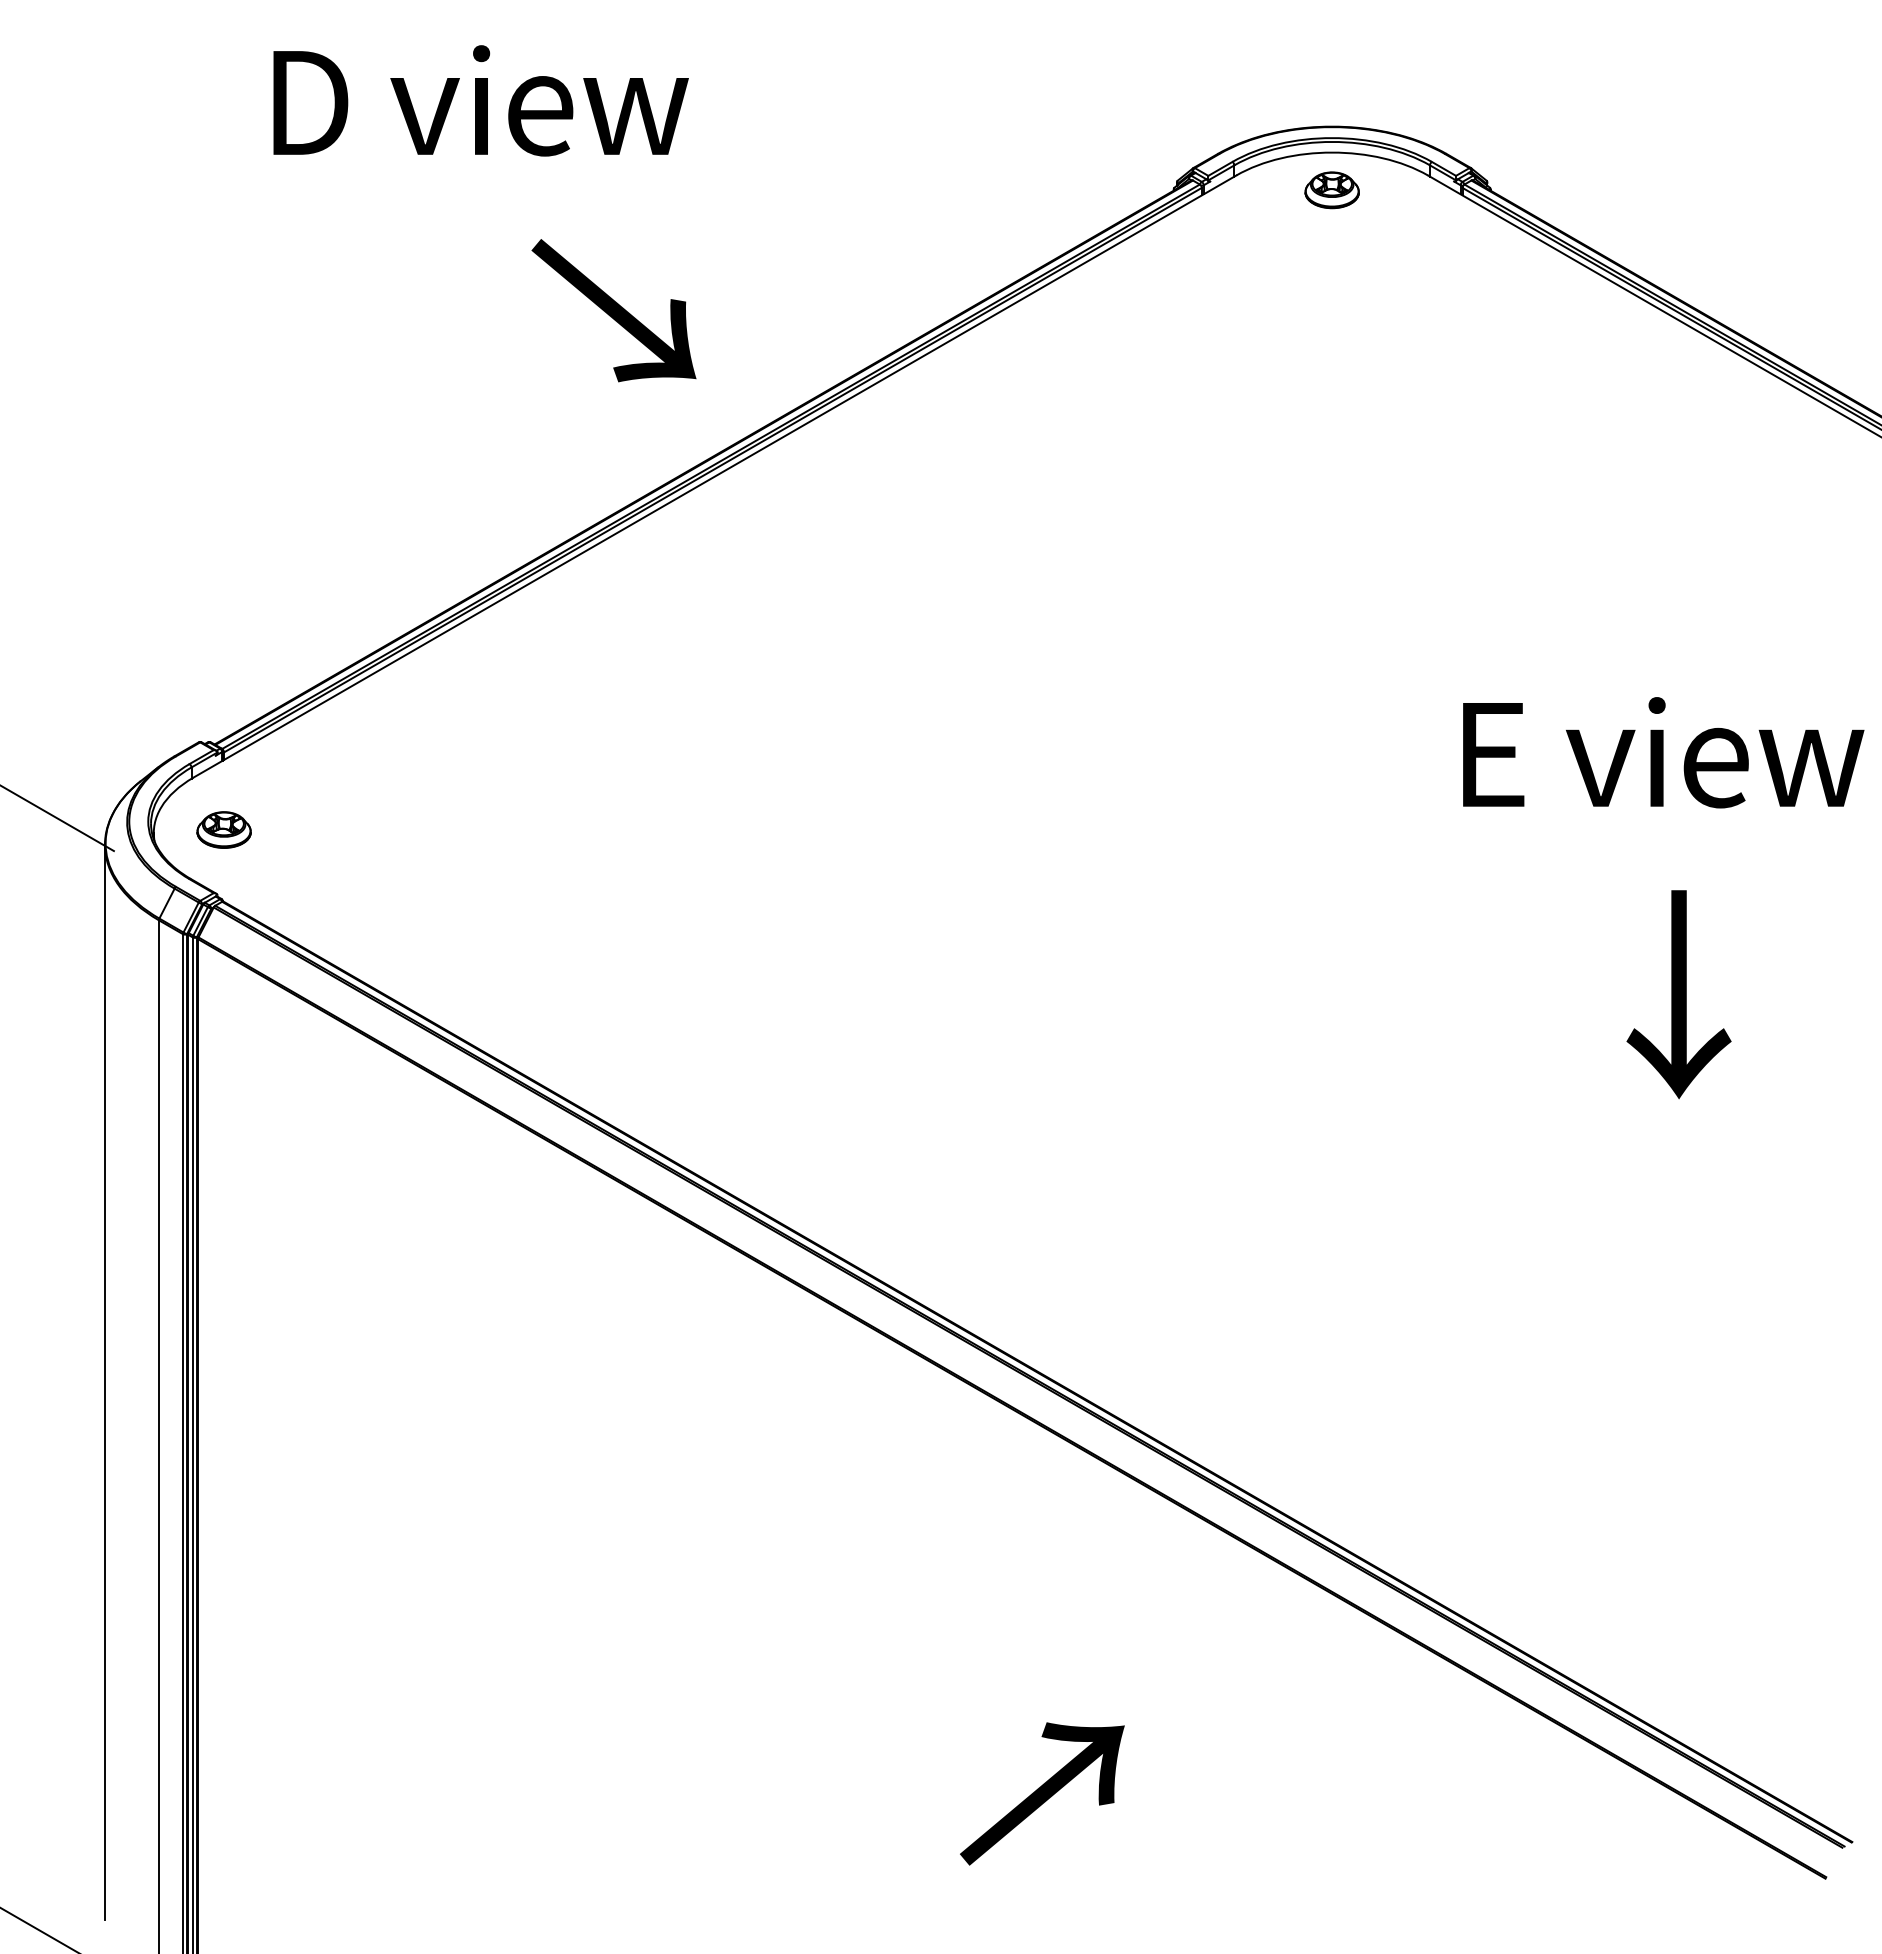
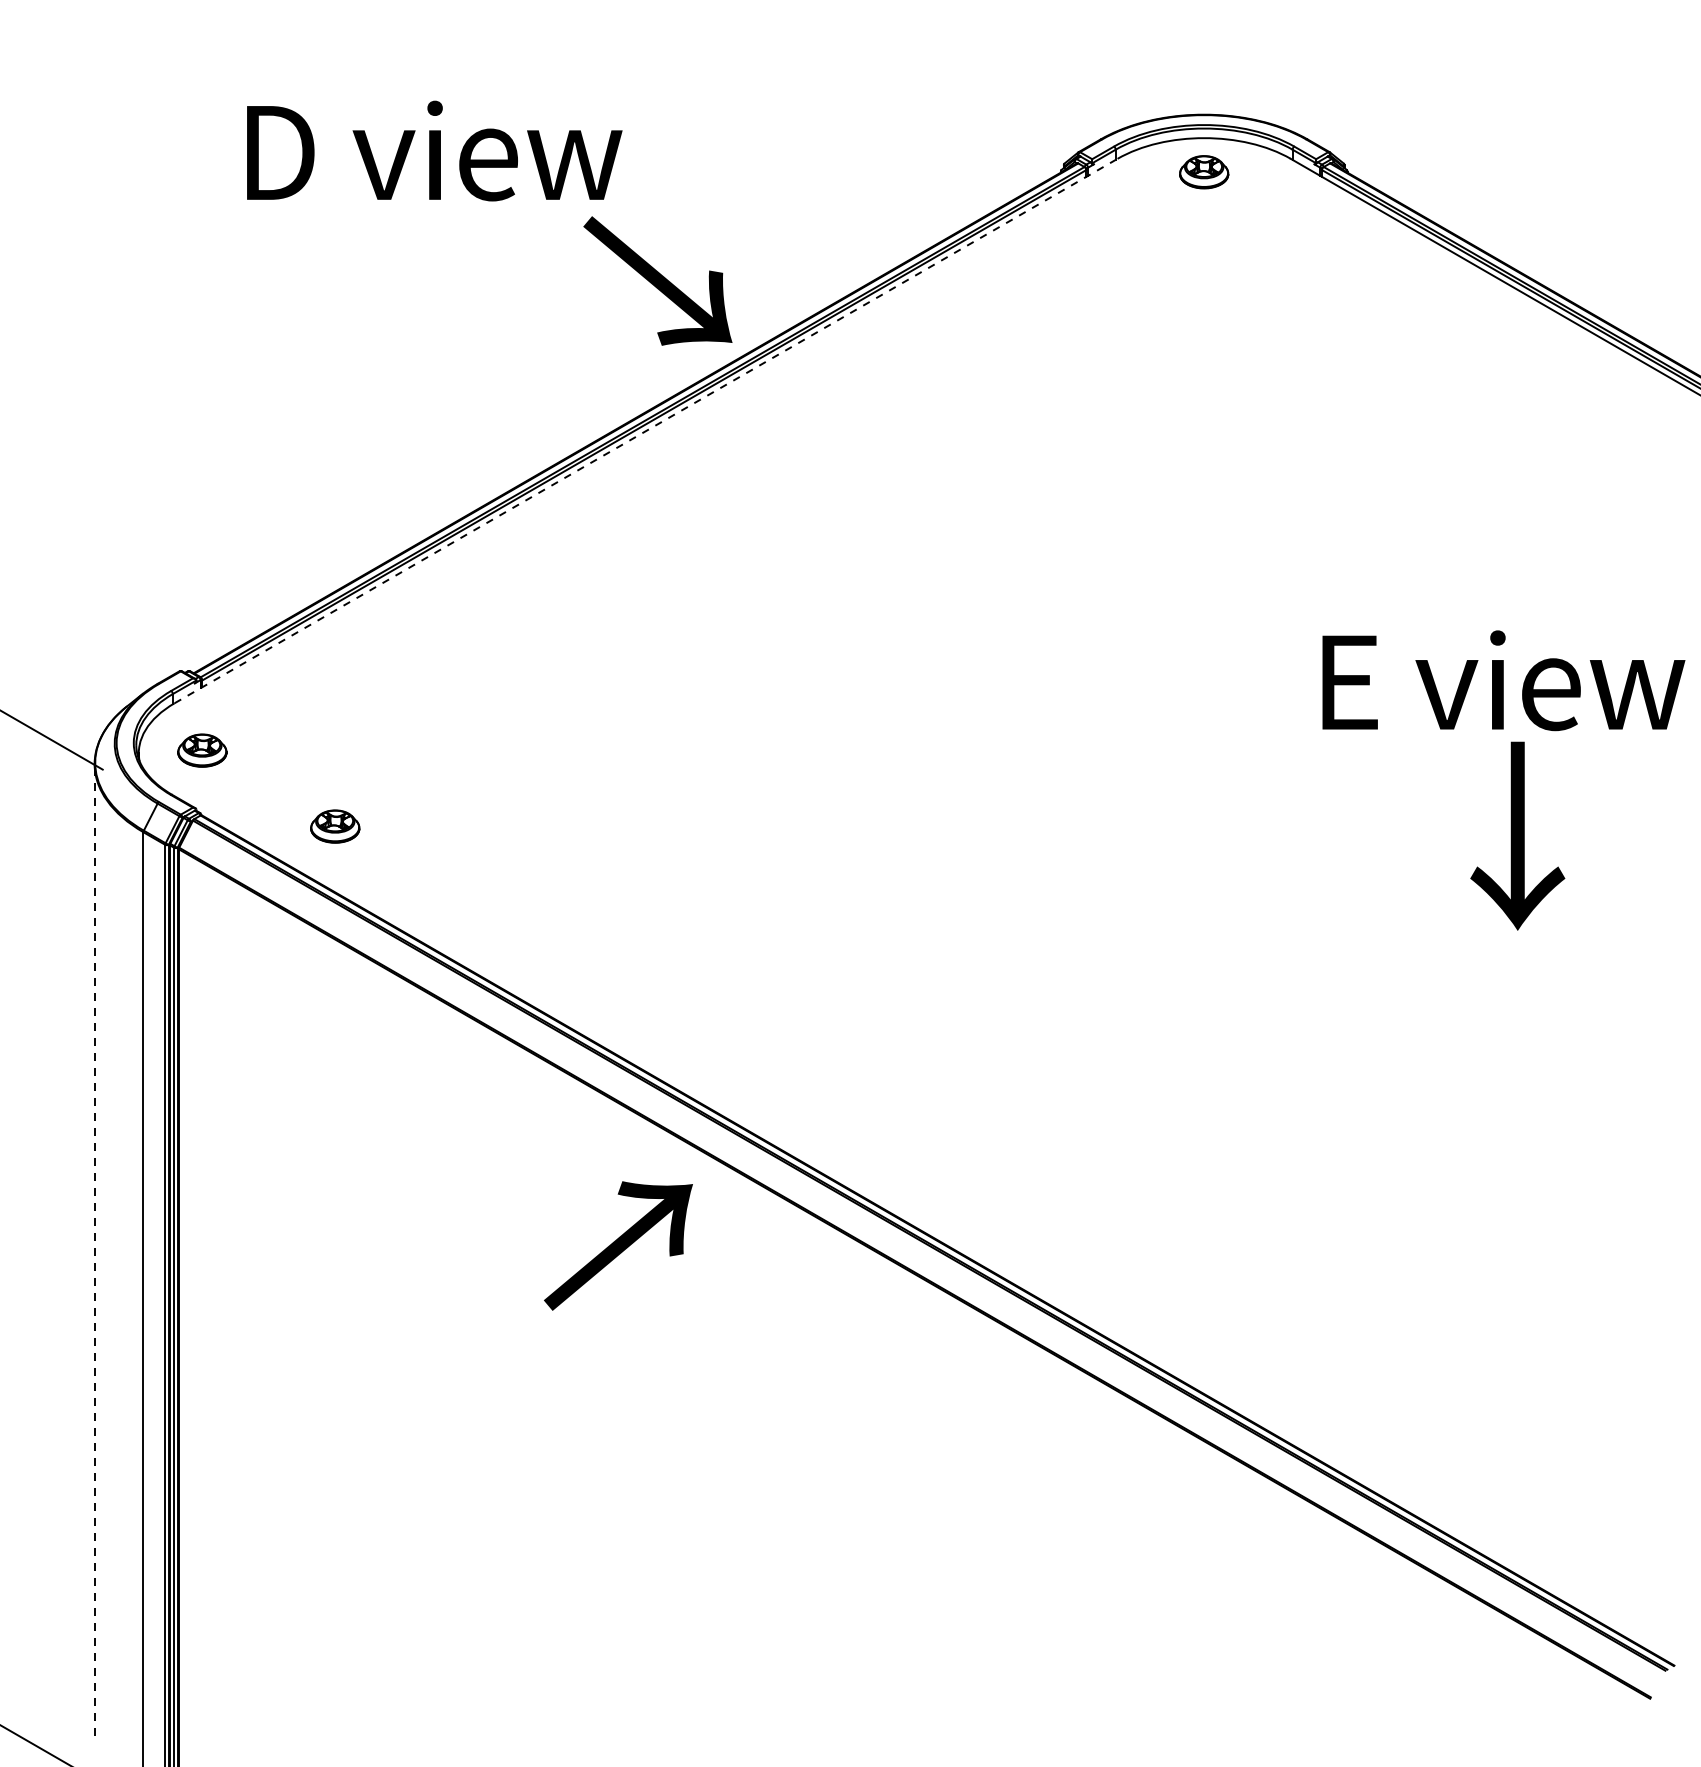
text: (480, 100) -> (434, 150), moved
text: (613, 310) -> (657, 280), moved
line: (715, 476) -> (646, 430), solid -> dashed
part: (370, 913) -> (334, 826), added
text: (1678, 994) -> (1517, 836), moved
line: (104, 1381) -> (94, 1249), solid -> dashed
text: (1042, 1793) -> (618, 1245), moved

